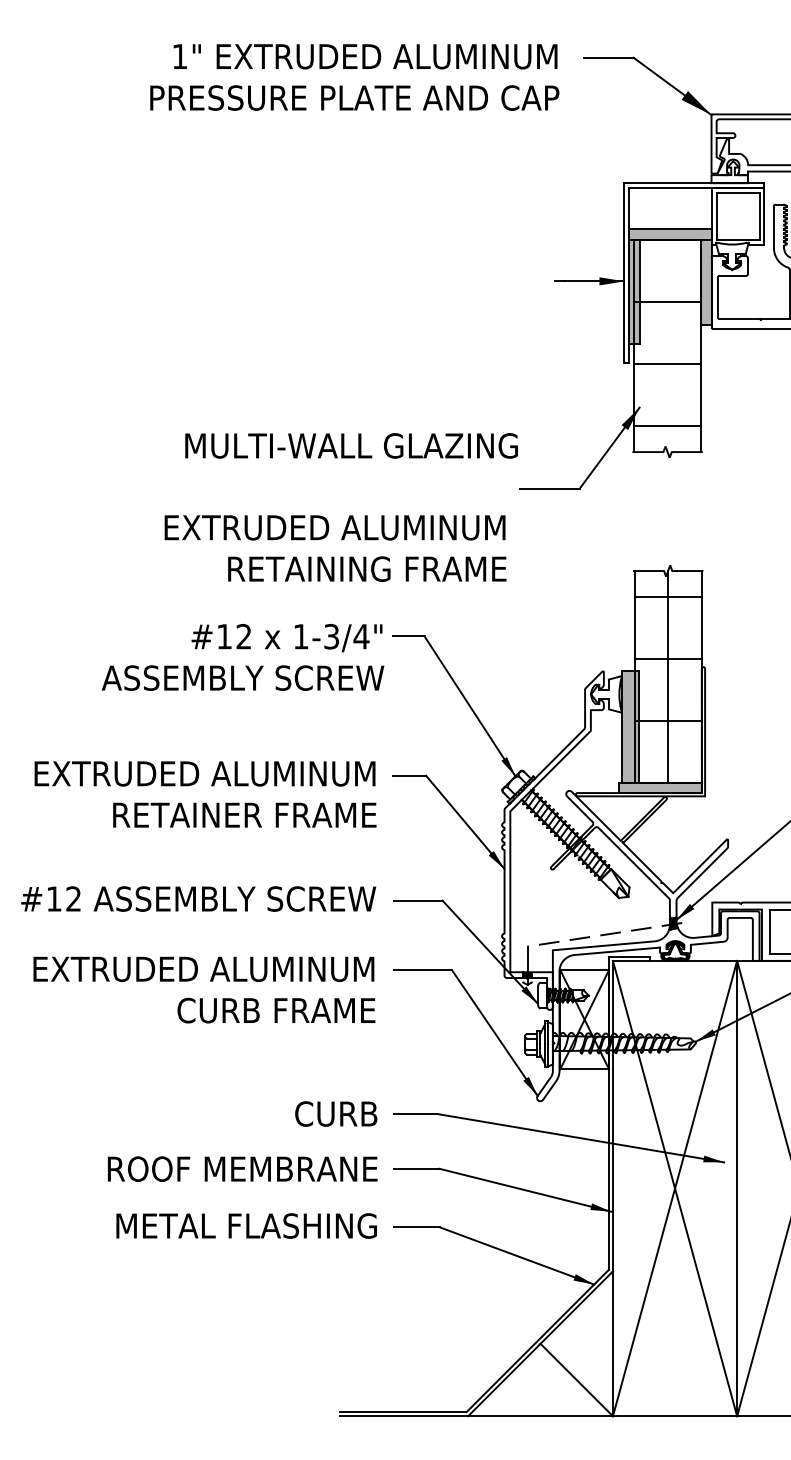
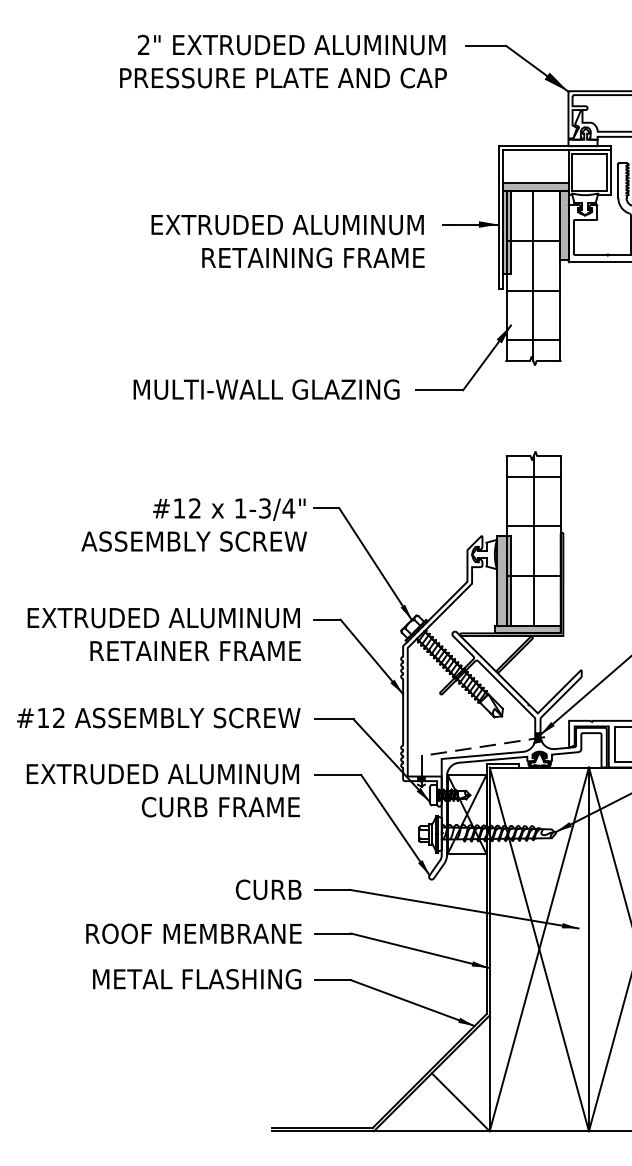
text: (179, 55) -> (143, 44), 1" -> 2"
line: (667, 345) -> (533, 275), added
text: (351, 445) -> (266, 389), moved
text: (335, 548) -> (288, 241), moved

